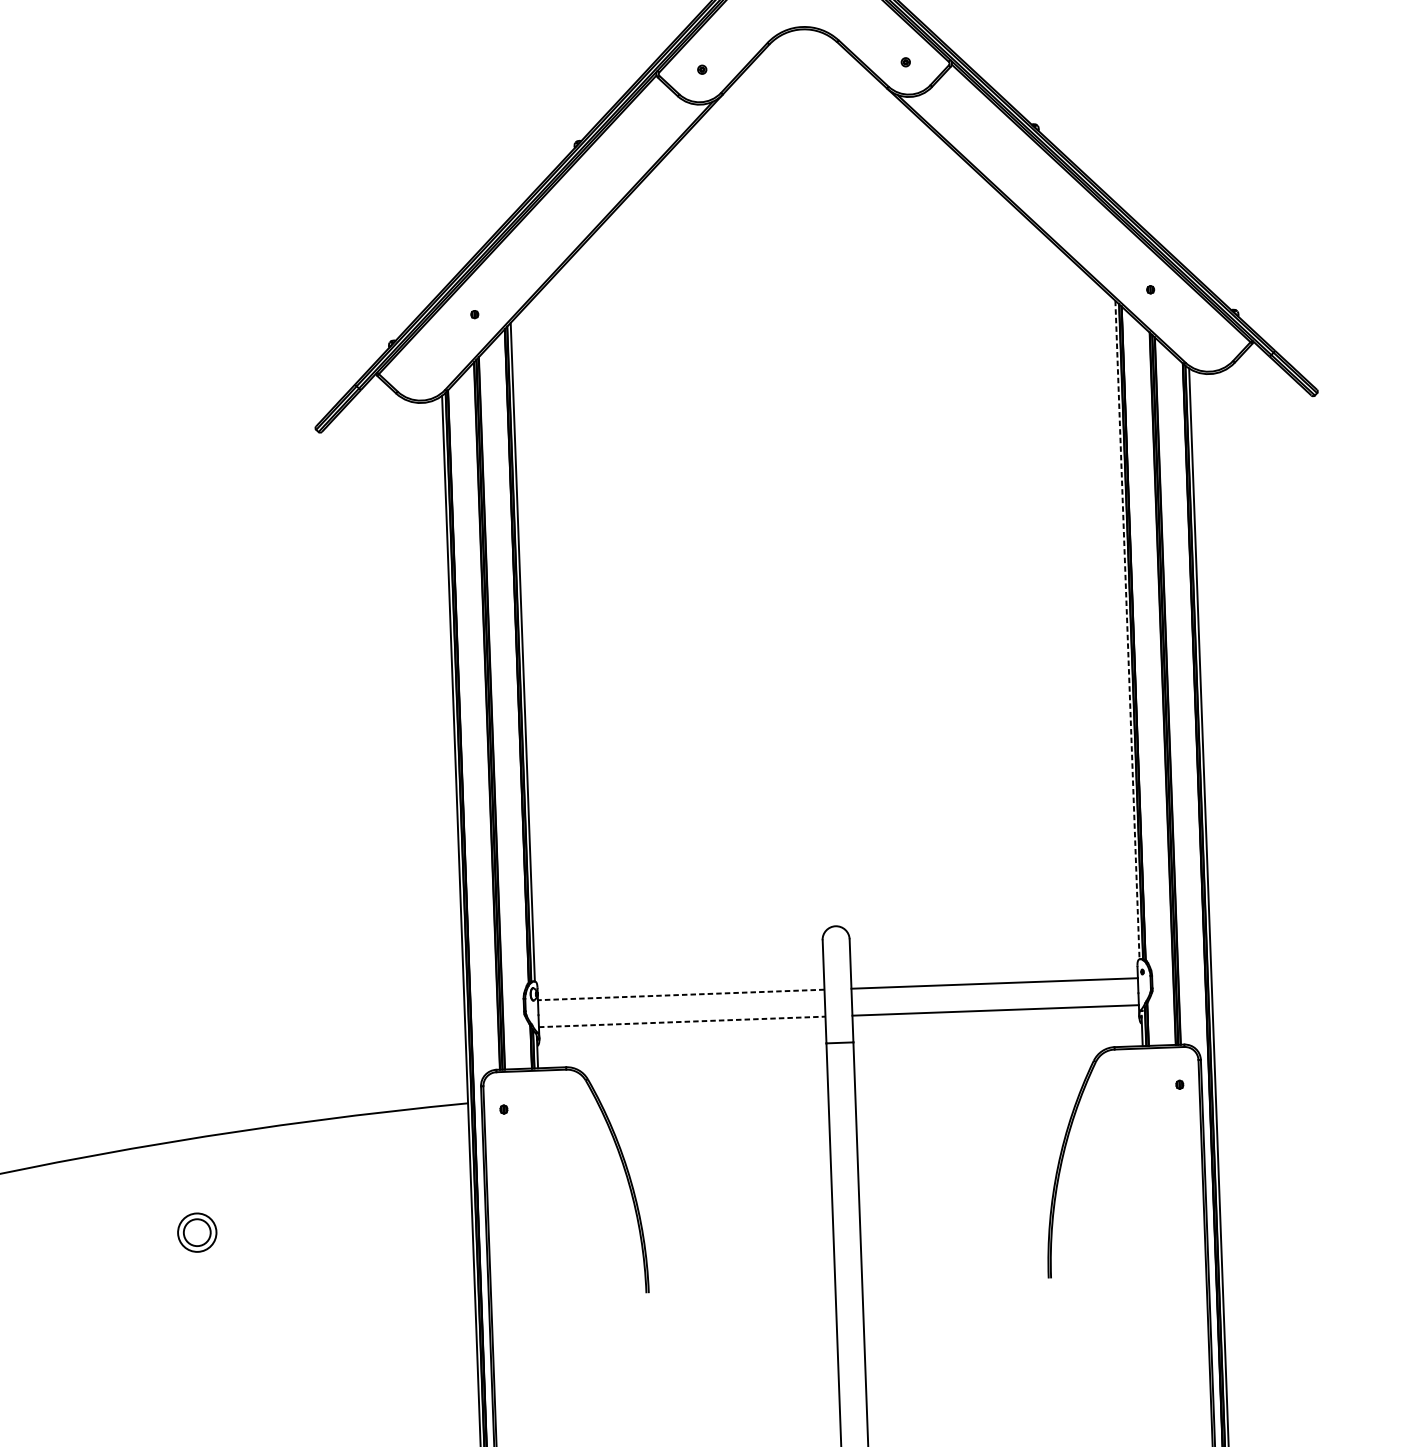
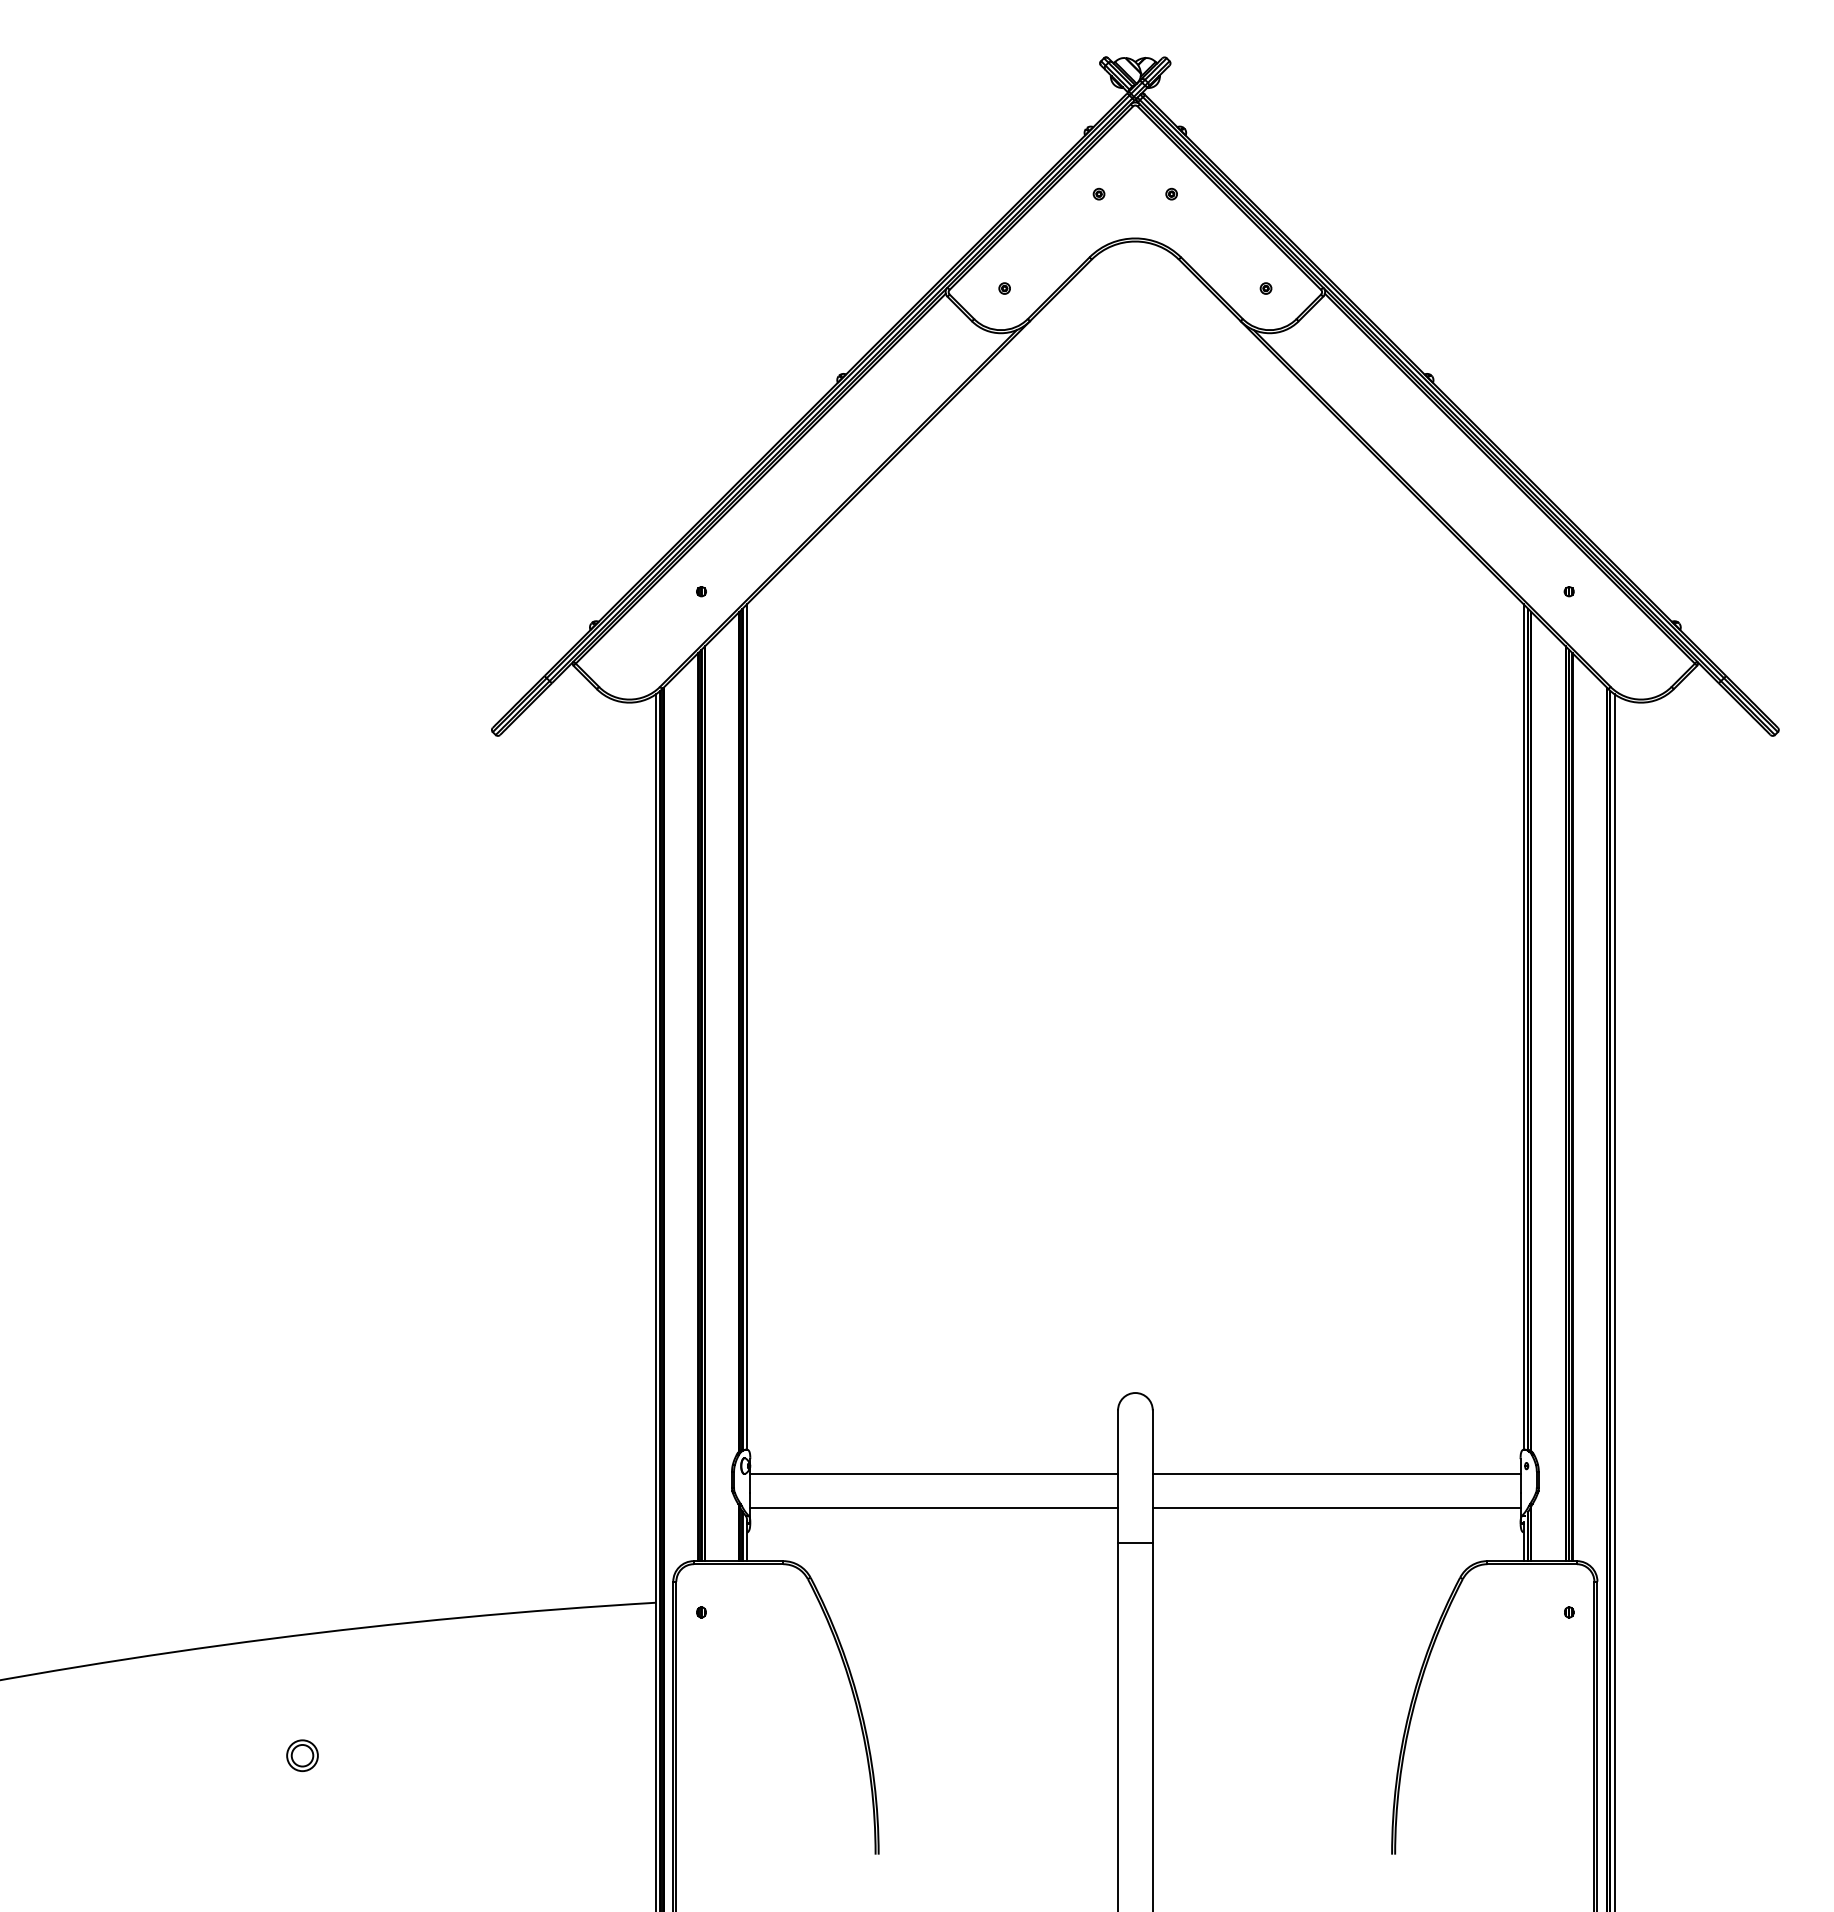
line: (1127, 629) -> (1523, 1026), dashed -> solid
line: (681, 994) -> (934, 1473), dashed -> solid
line: (682, 1021) -> (934, 1508), dashed -> solid
part: (197, 1232) -> (302, 1755), size x0.62

